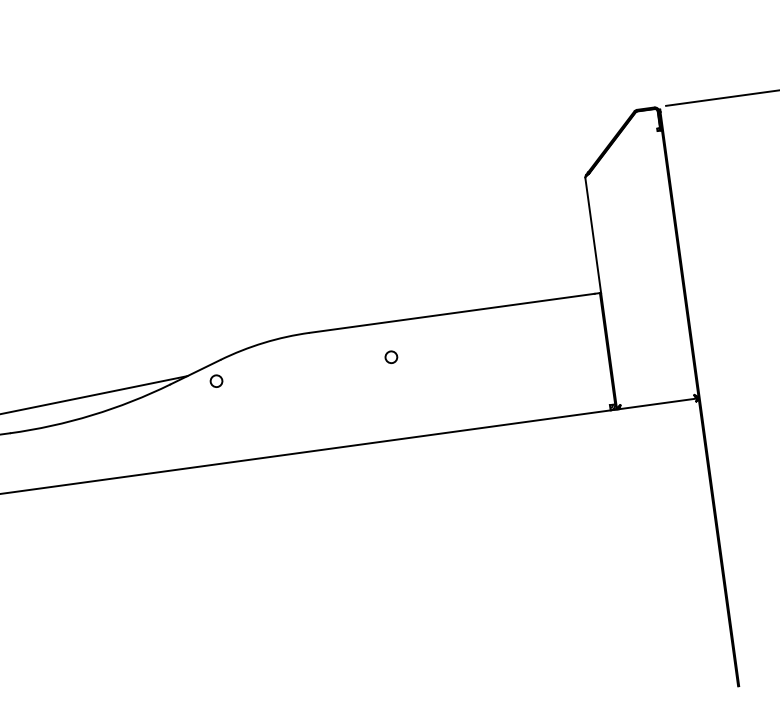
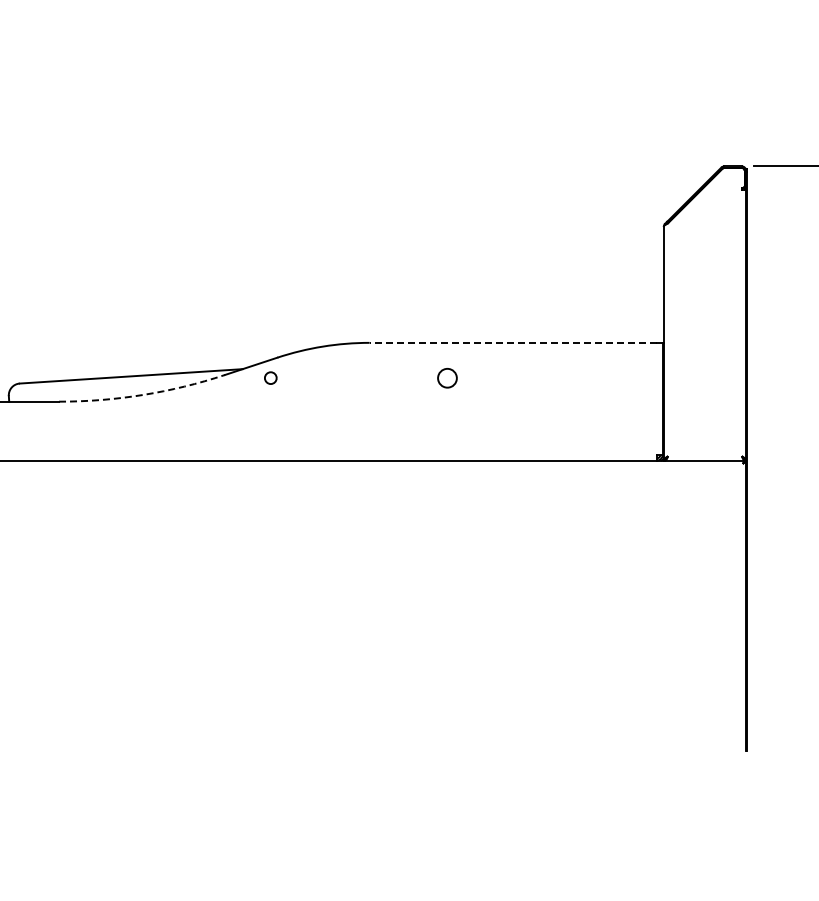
line: (452, 312) -> (513, 342), solid -> dashed
circle: (390, 356) -> (446, 377), size x1.6
arc: (92, 414) -> (143, 394), solid -> dashed

